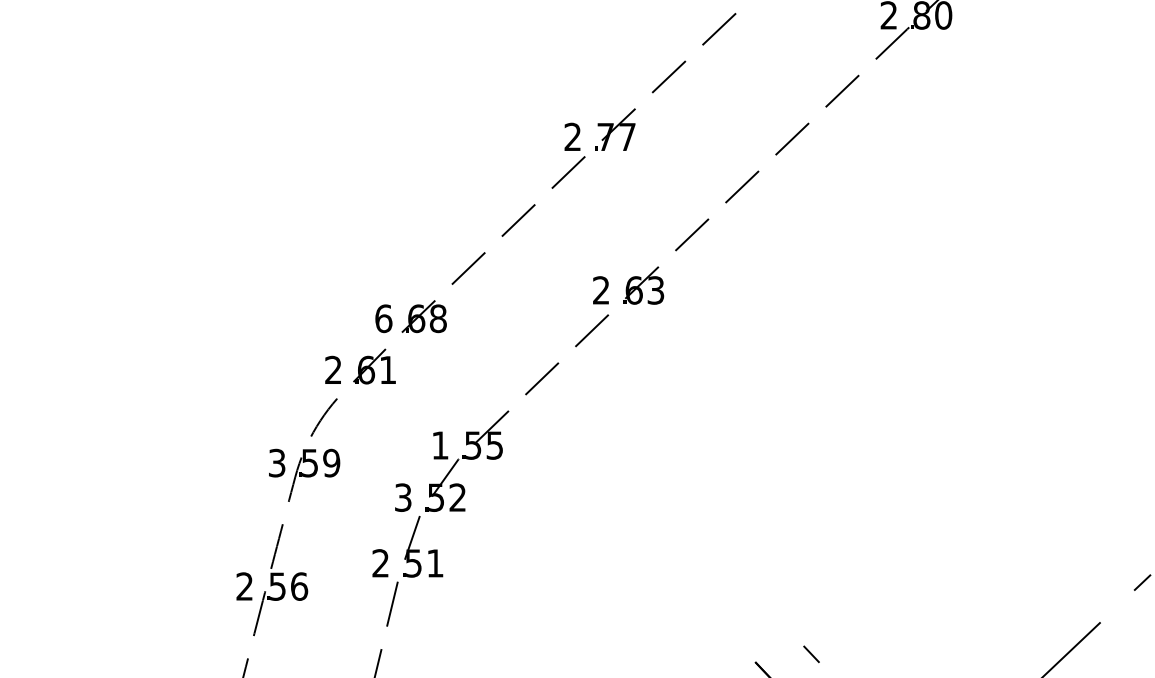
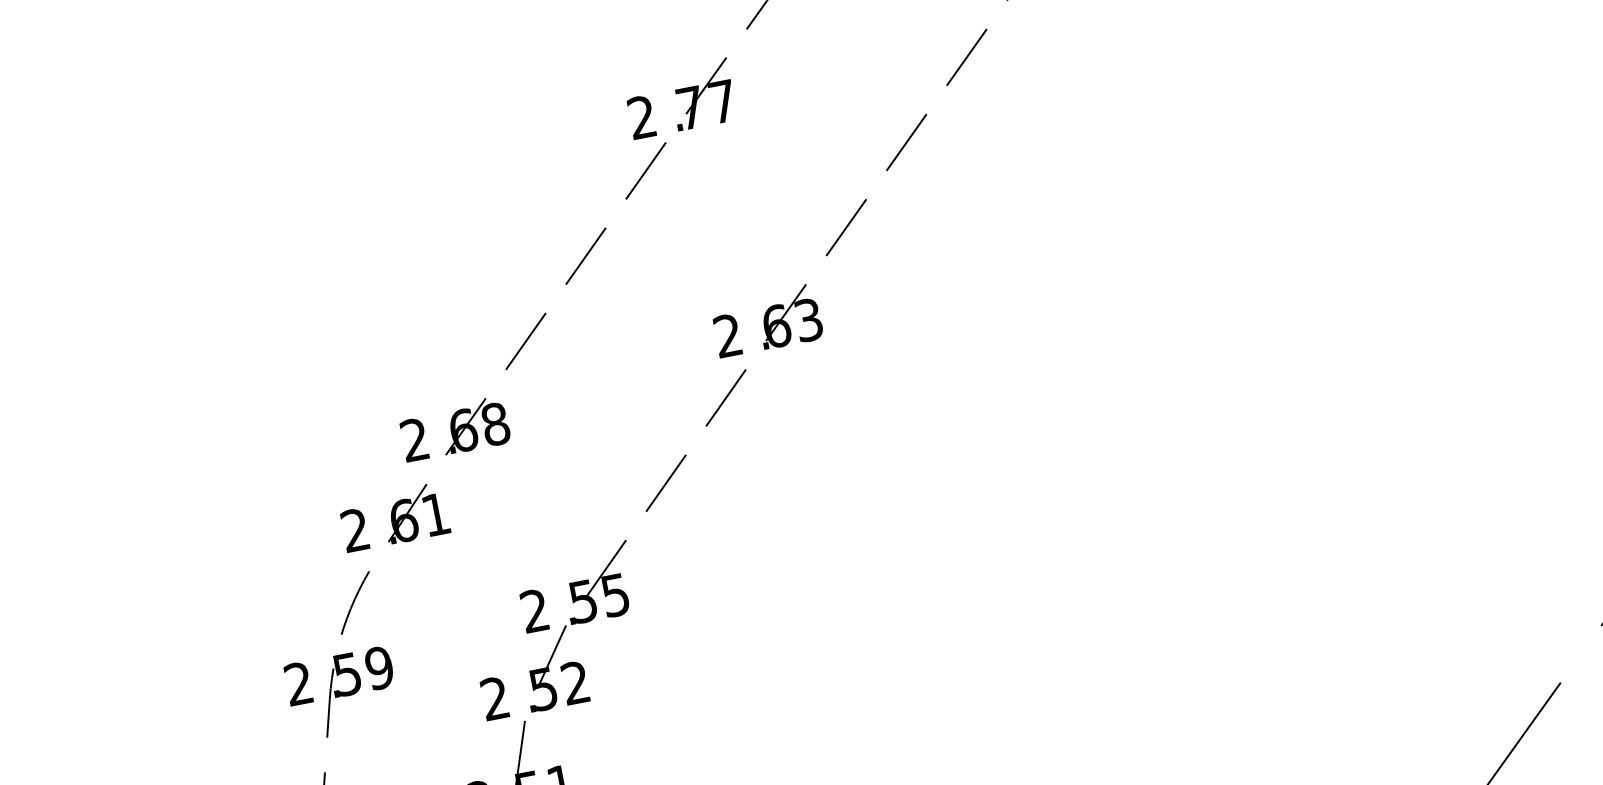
text: (383, 318) -> (414, 439), 6 -> 2
text: (440, 445) -> (535, 610), 1 -> 2
text: (276, 463) -> (298, 684), 3 -> 2
text: (403, 497) -> (495, 698), 3 -> 2

